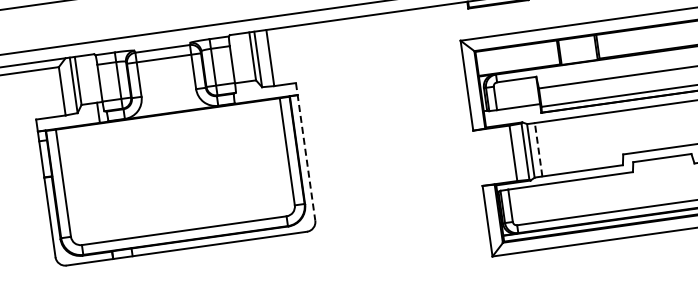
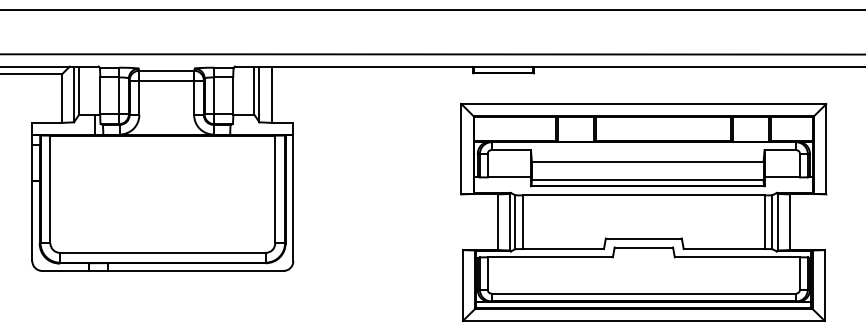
line: (539, 149) -> (523, 222), dashed -> solid
line: (305, 152) -> (293, 192), dashed -> solid

